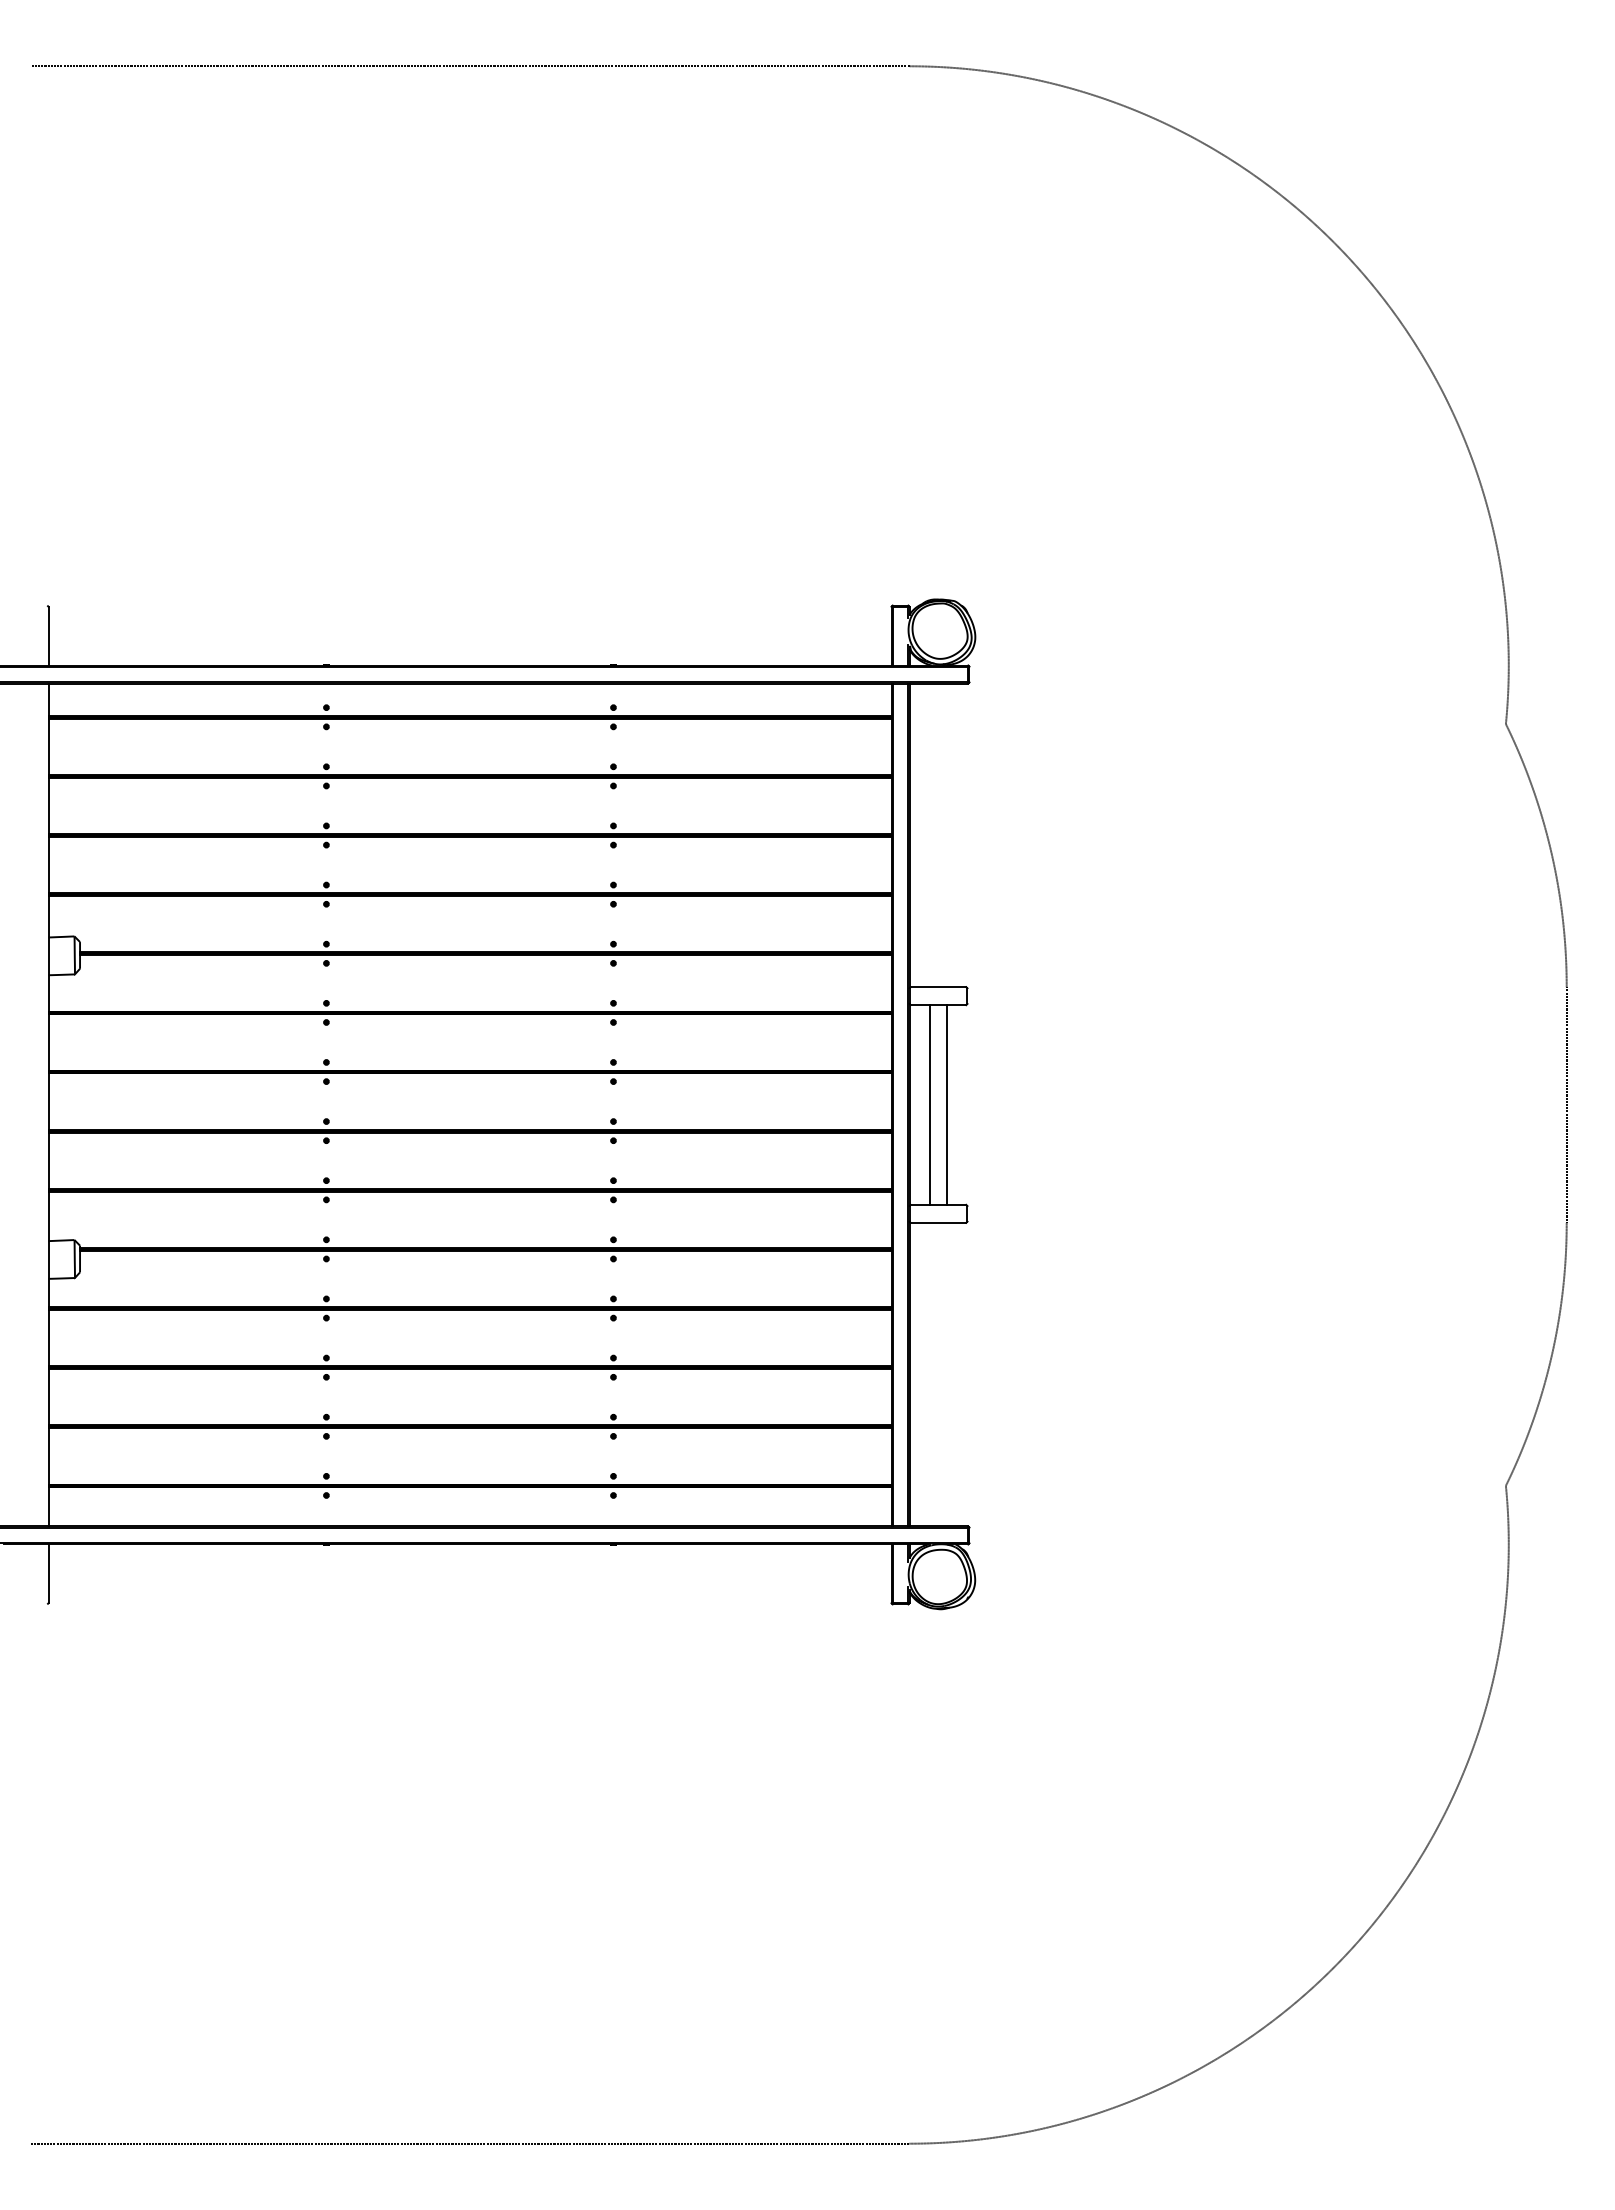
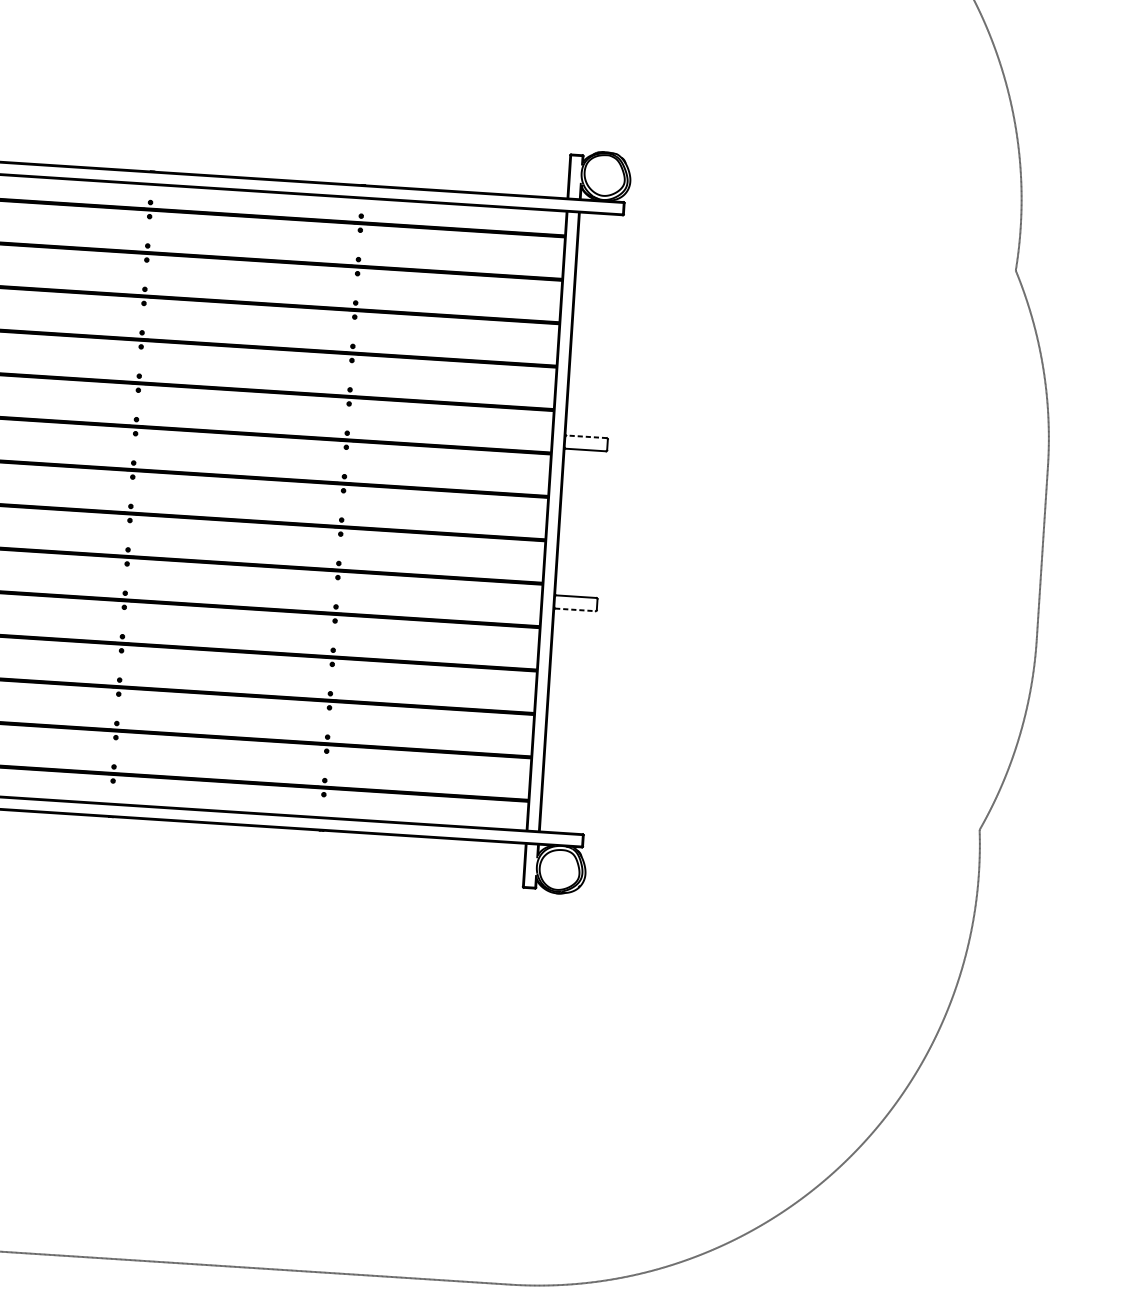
line: (938, 987) -> (586, 437), solid -> dashed
line: (930, 1104) -> (575, 522), removed
line: (946, 1104) -> (586, 523), removed
line: (938, 1222) -> (575, 609), solid -> dashed

